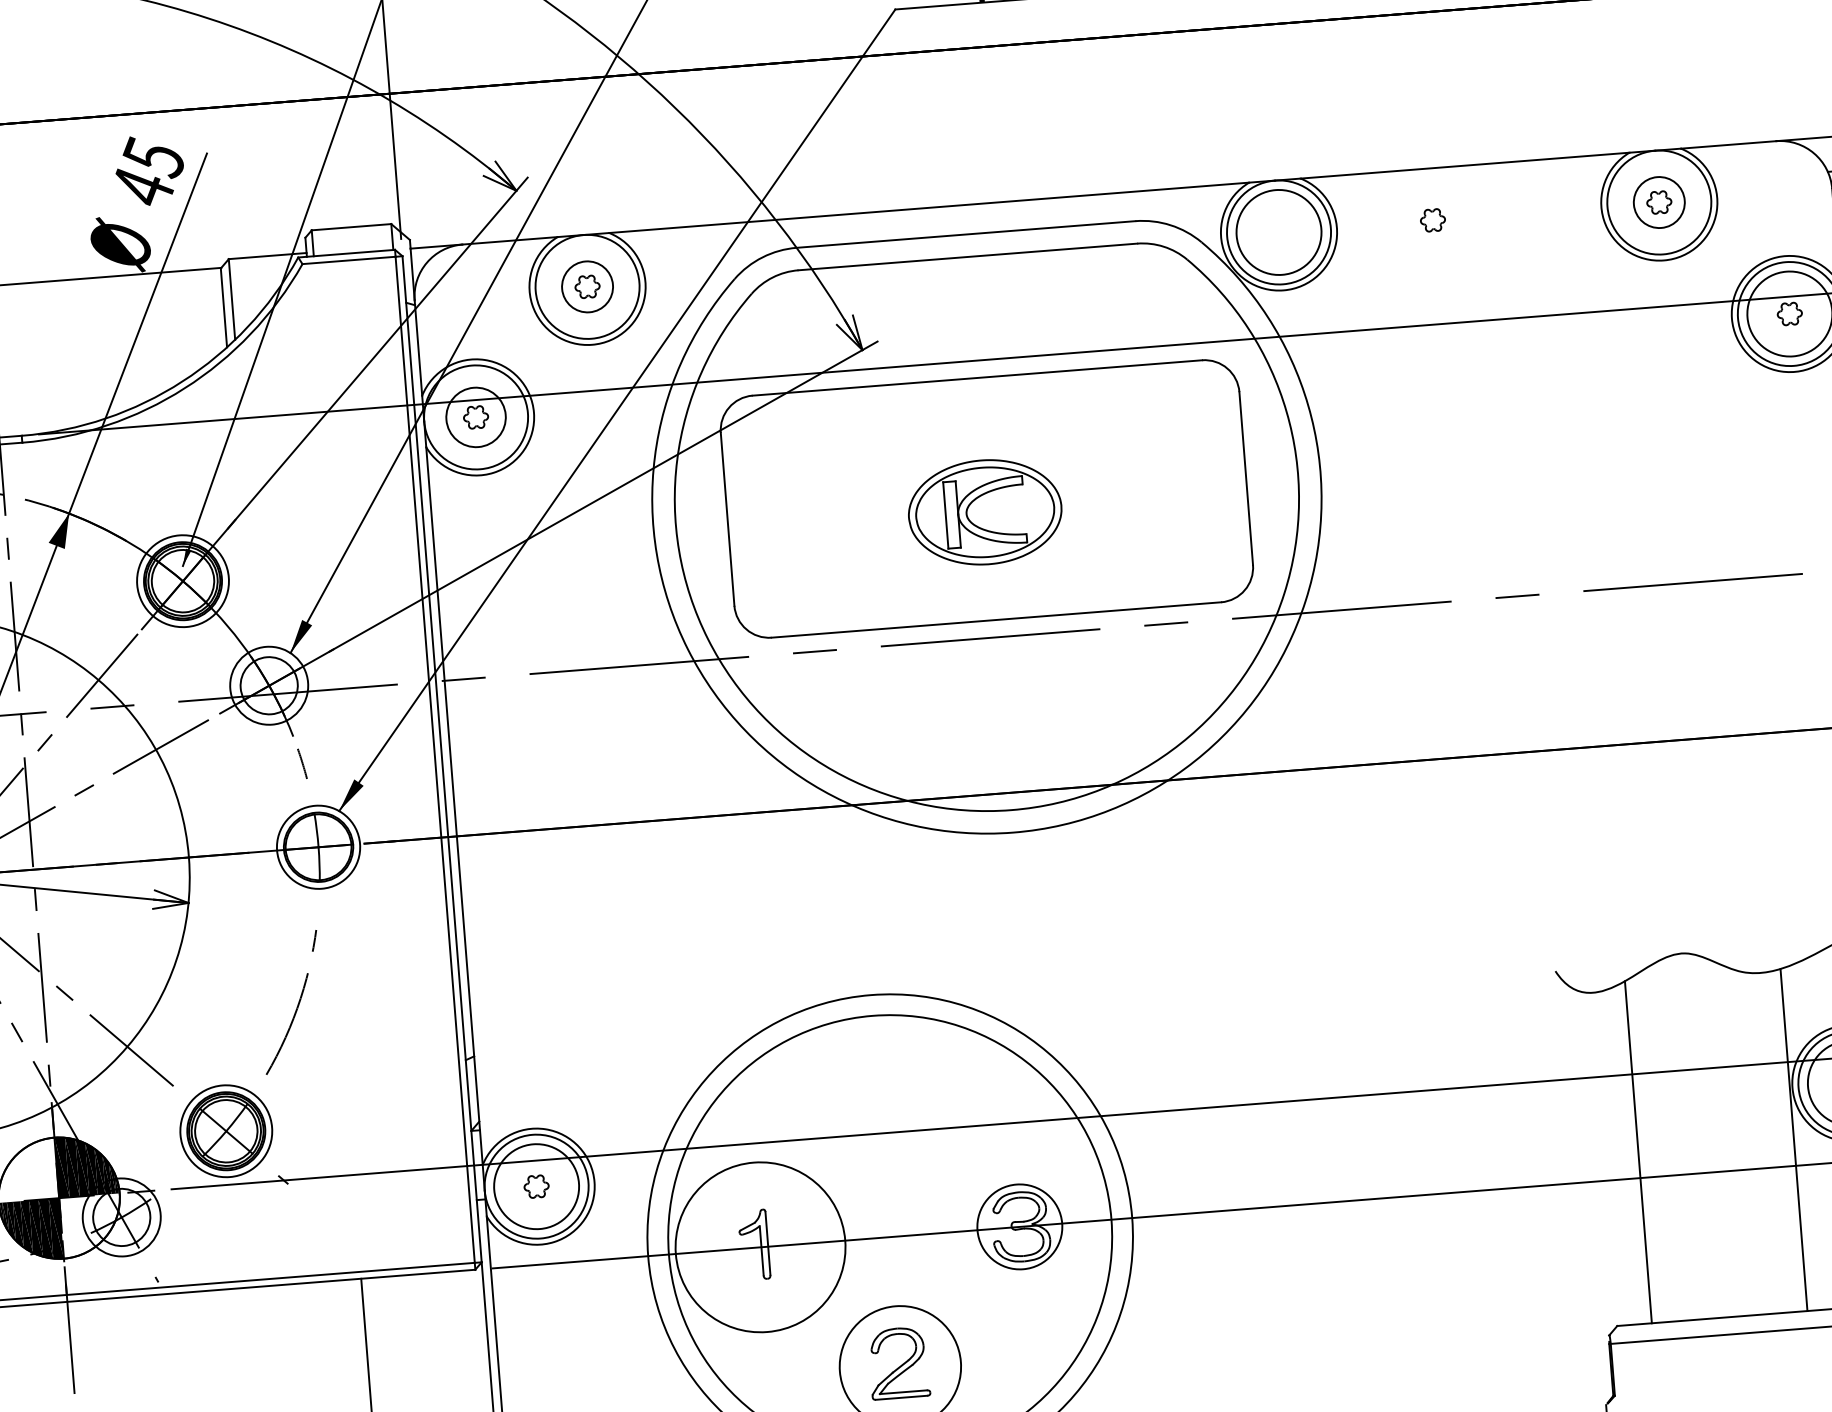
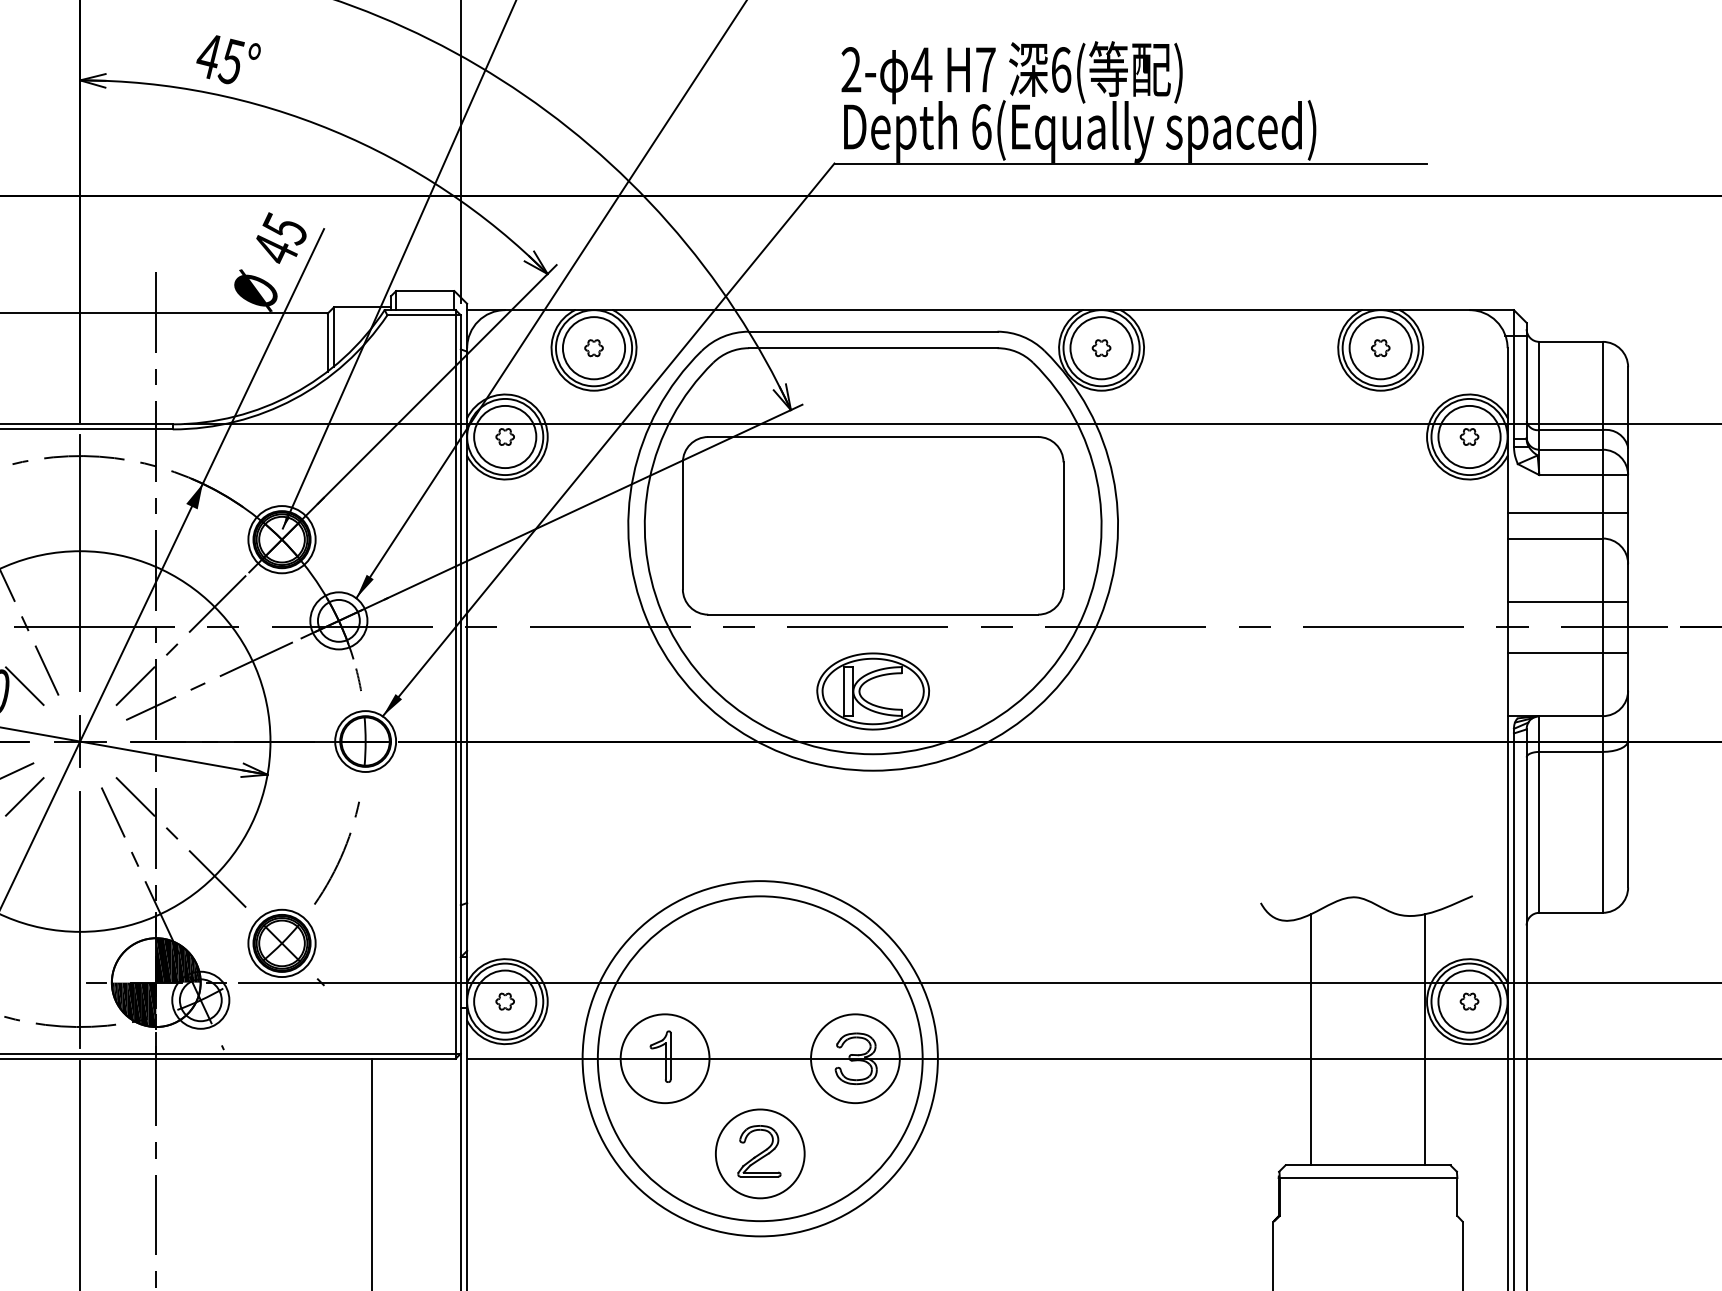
circle: (1659, 202) -> (1380, 348), size x1.67
part: (1432, 220) -> (1101, 348), moved
circle: (586, 287) -> (593, 348), size x1.67
circle: (476, 416) -> (505, 436), size x1.43
part: (984, 512) -> (872, 691), moved
circle: (1019, 1226) -> (855, 1058), size x1.43
circle: (759, 1247) -> (664, 1058), size x0.71

